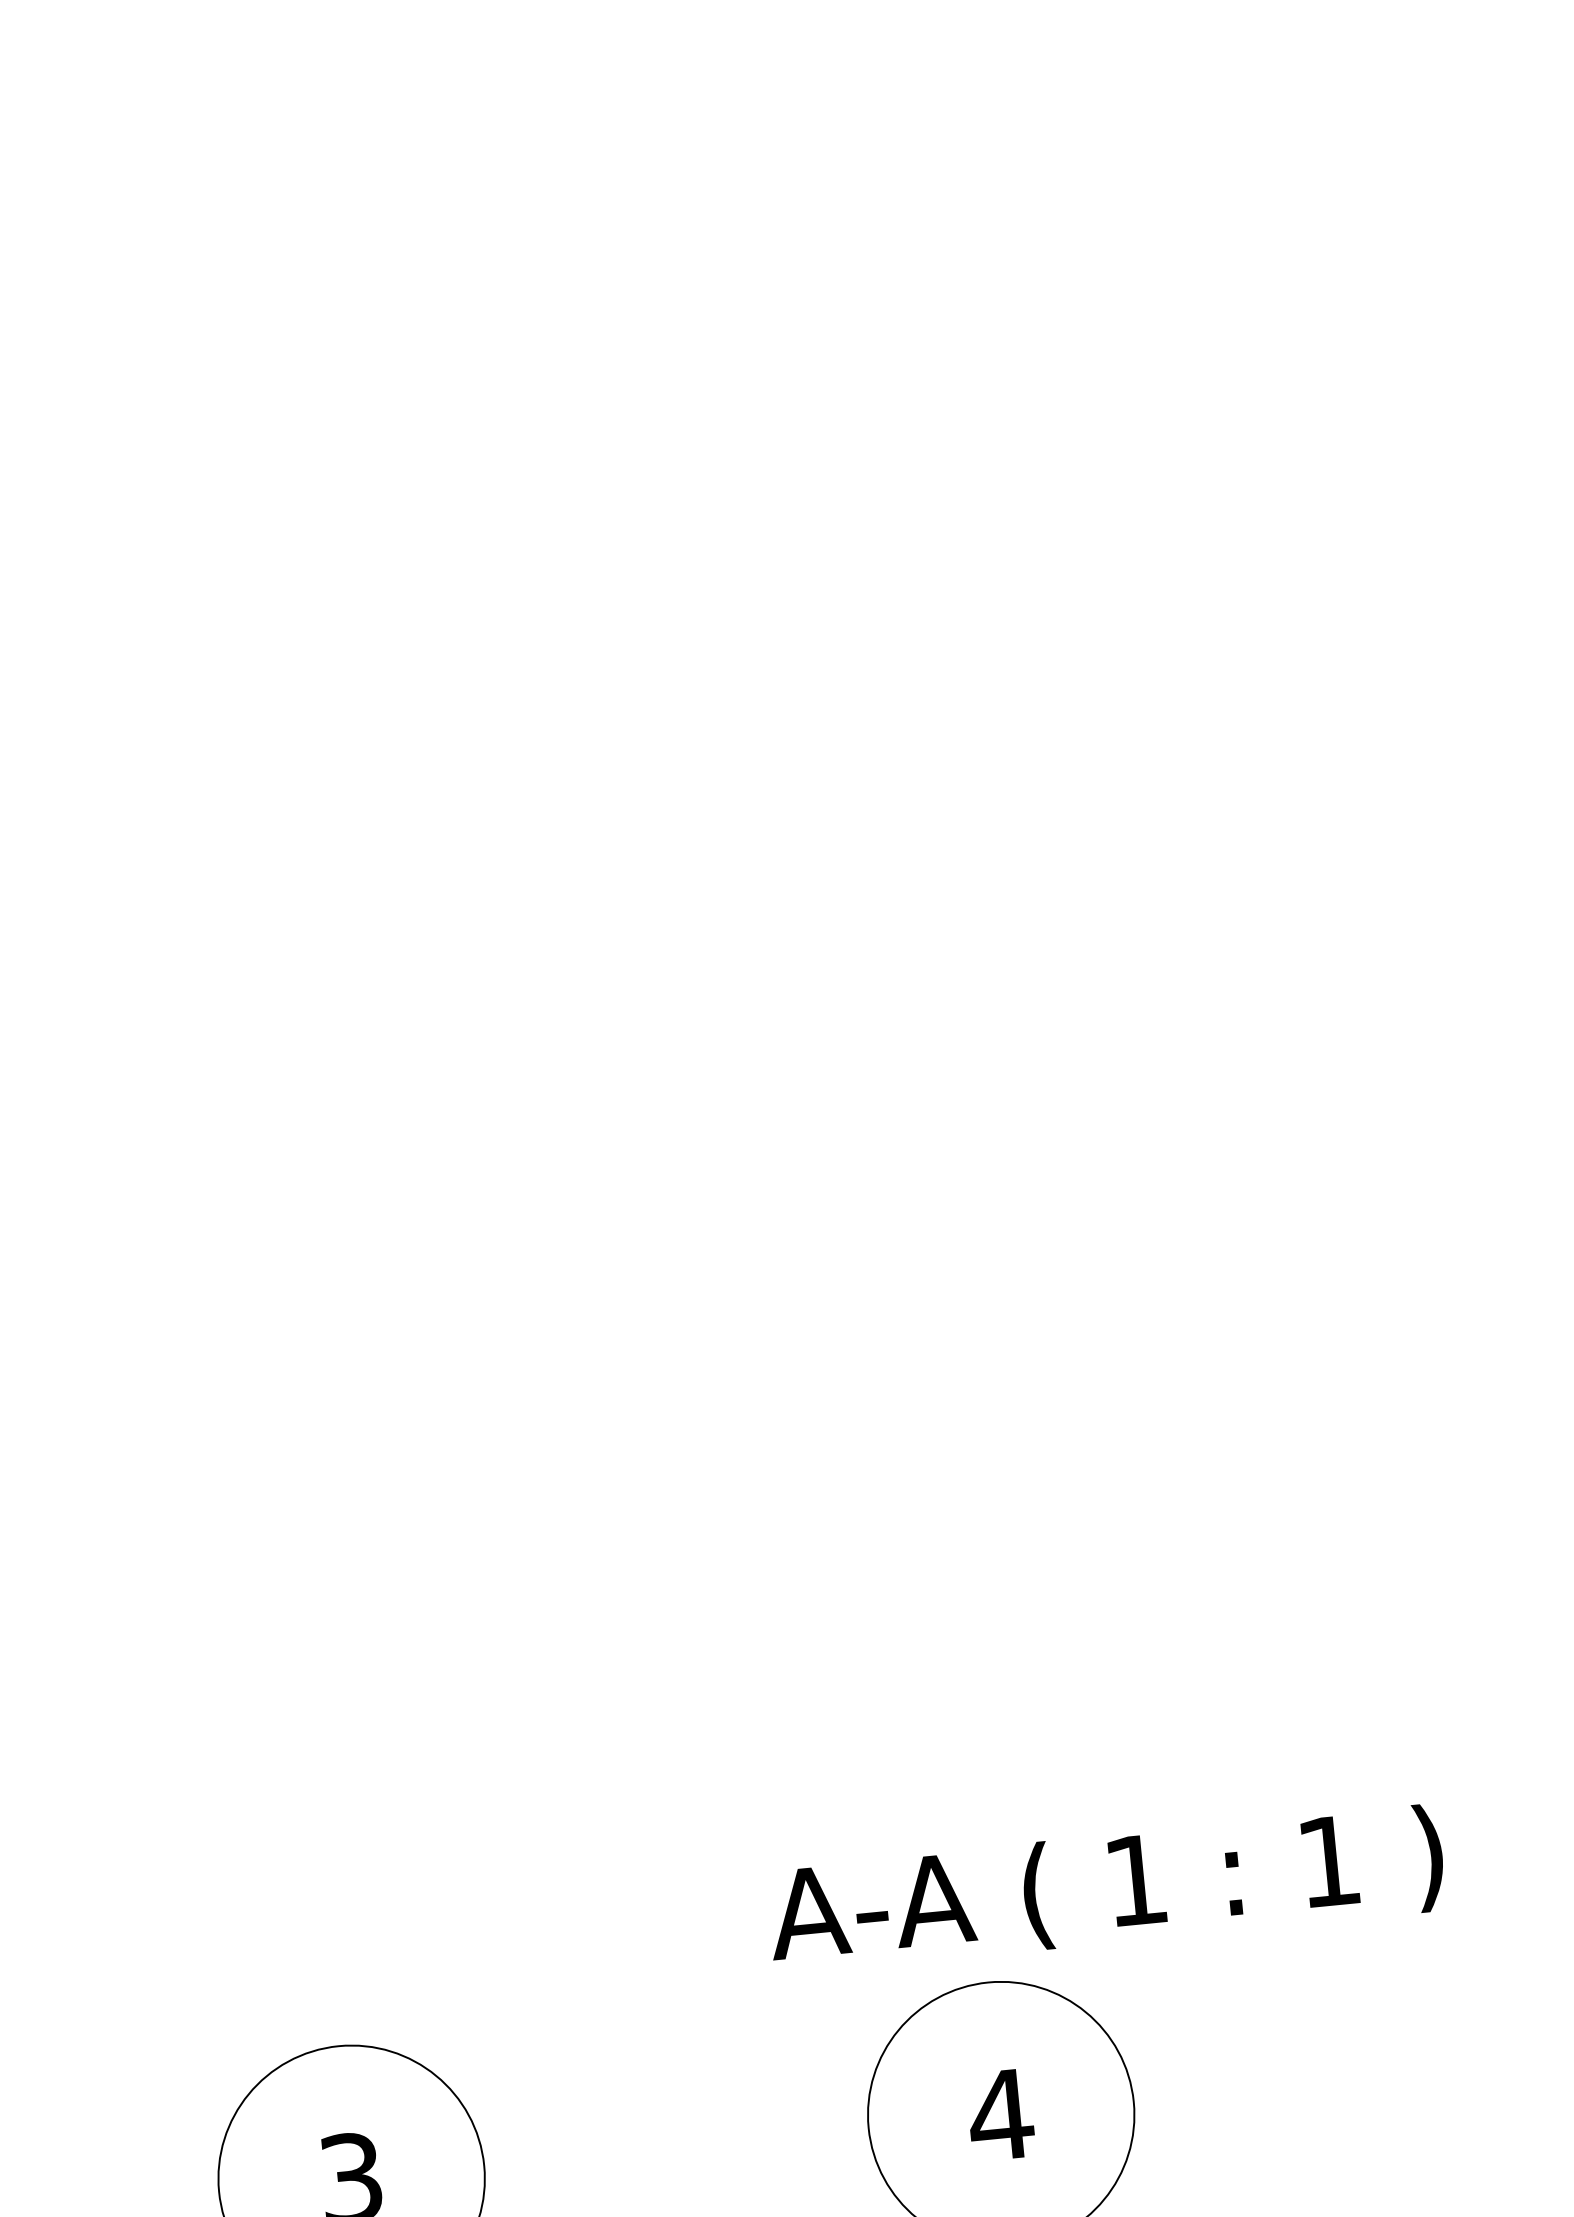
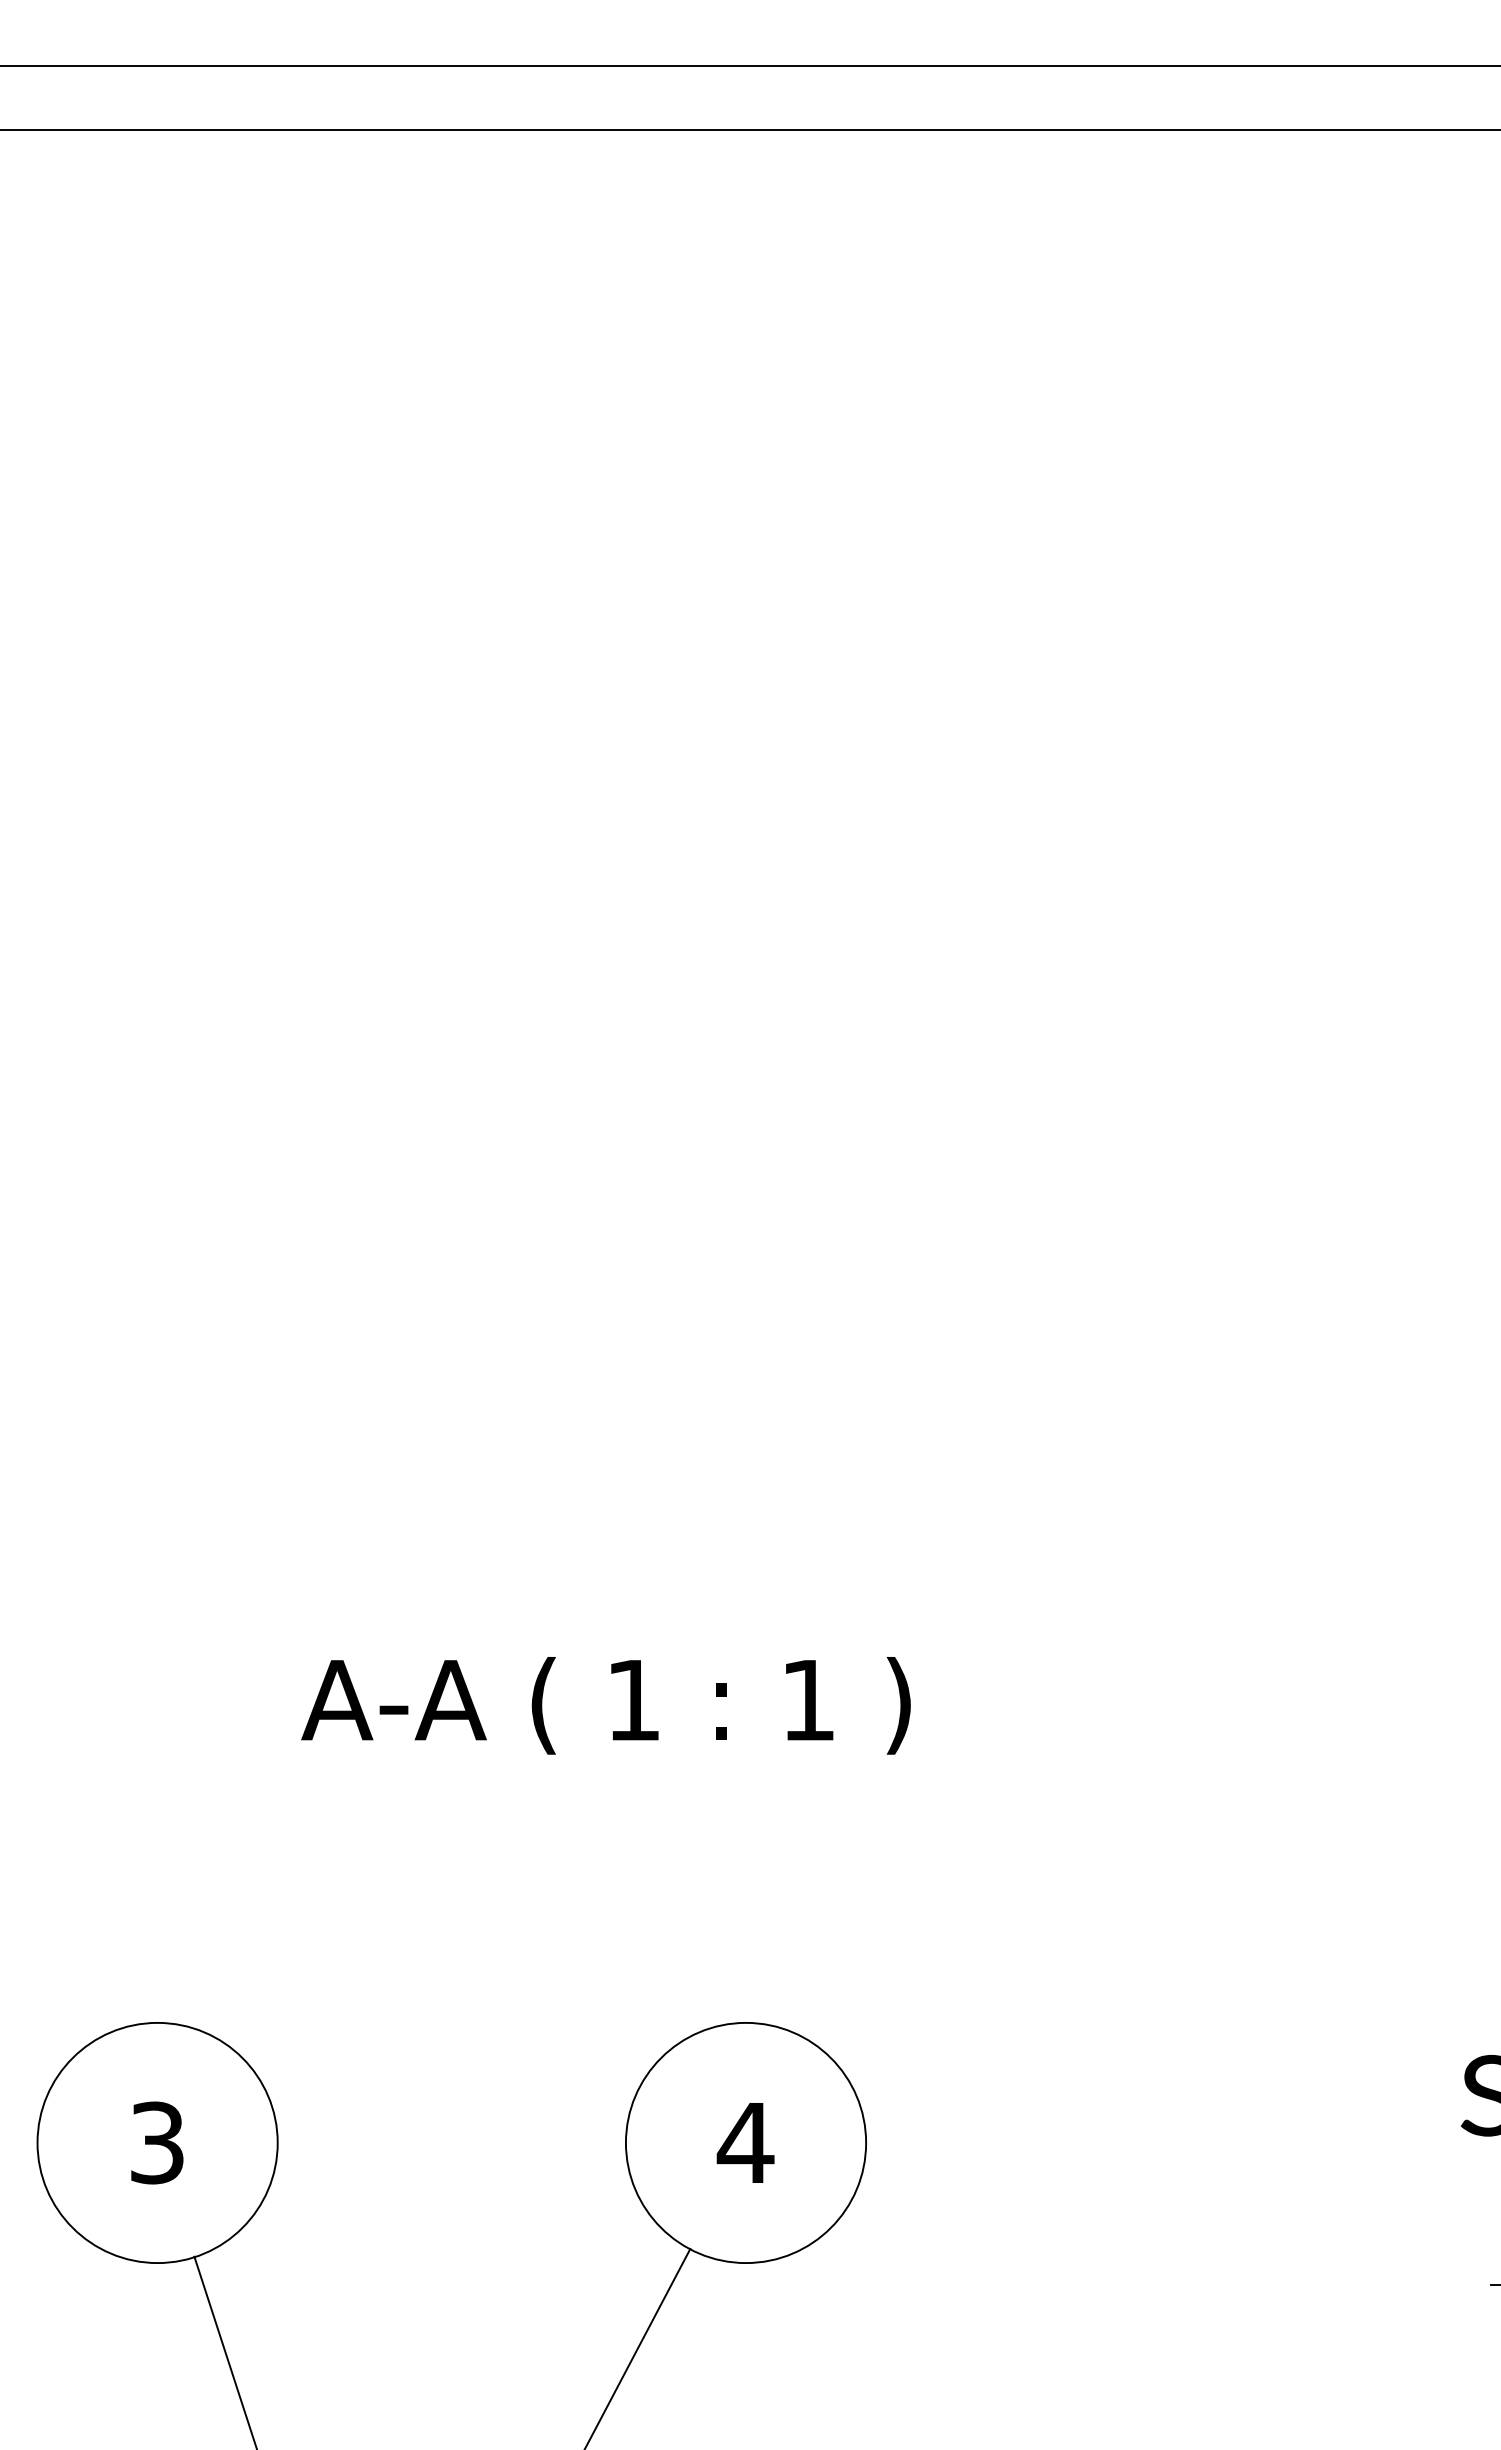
text: (1105, 1889) -> (605, 1705), moved

